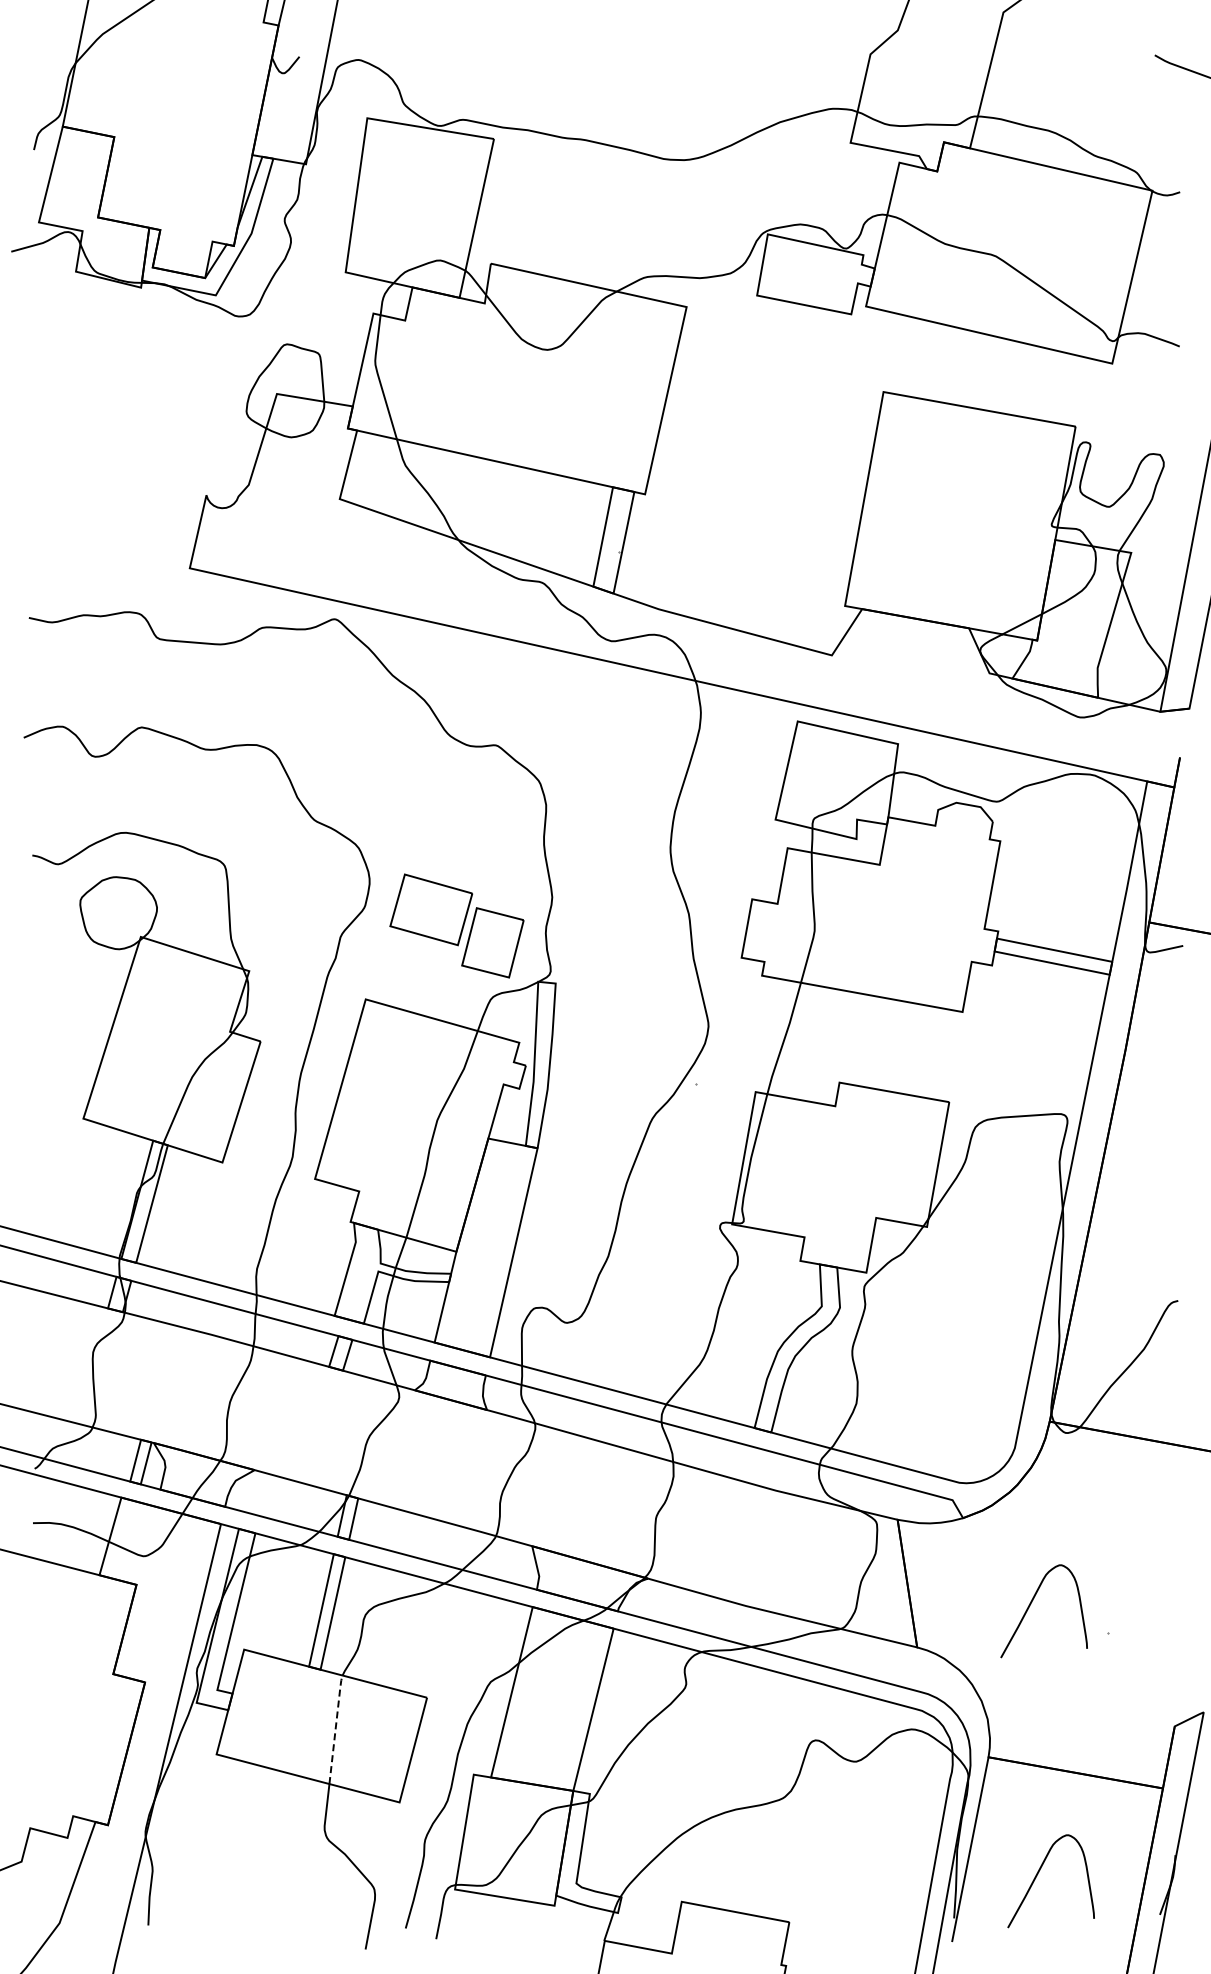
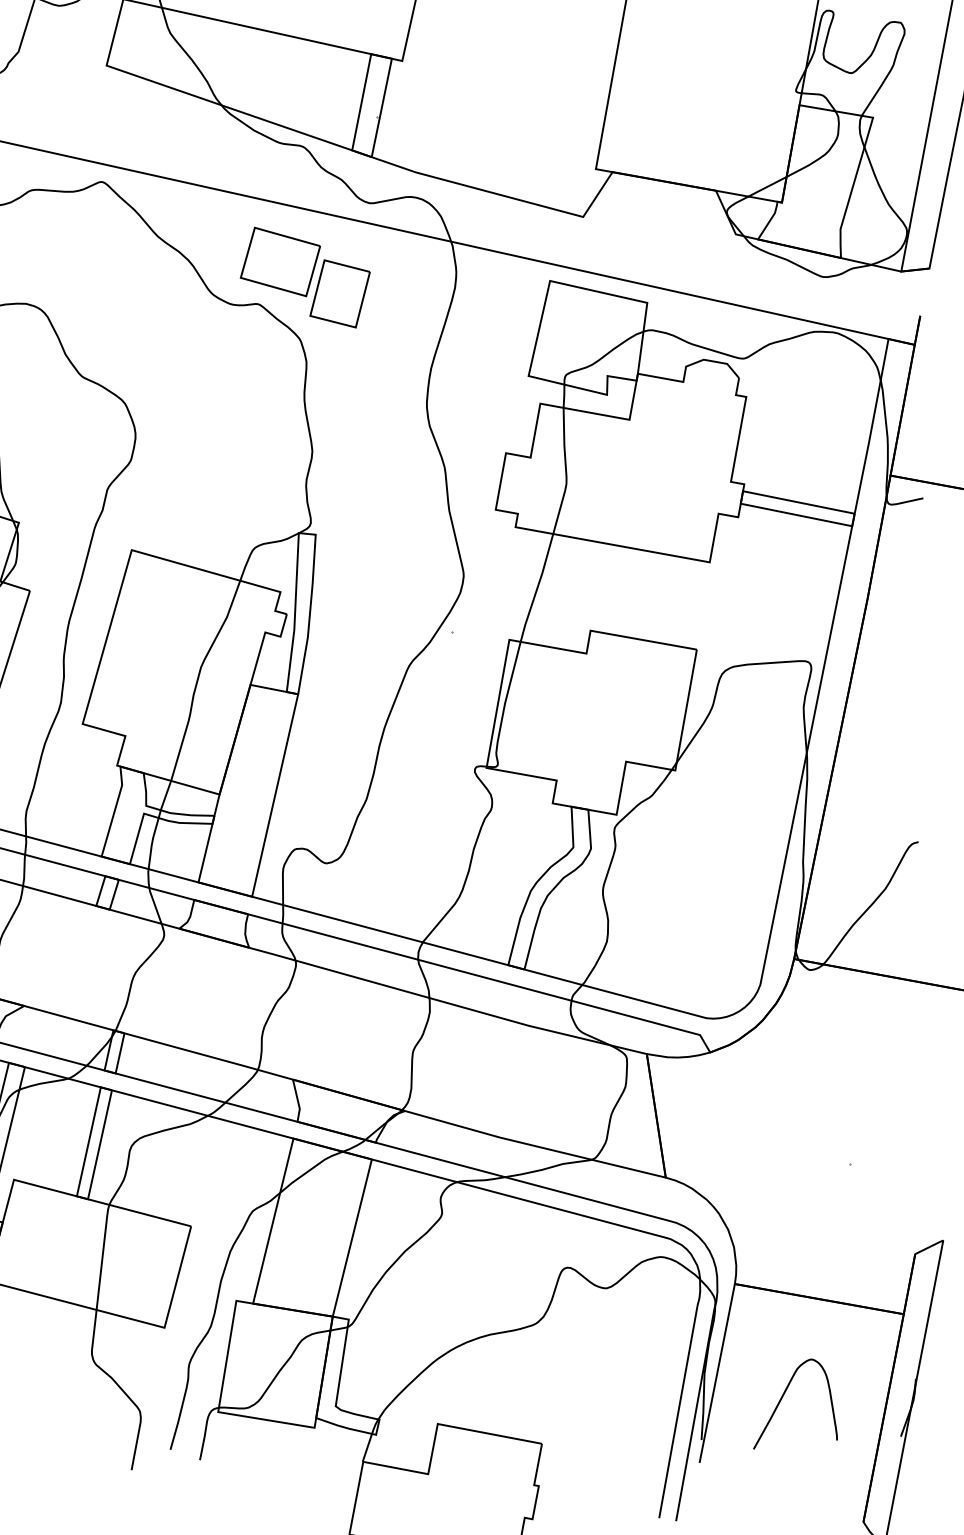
part: (456, 925) -> (304, 277), moved
curve: (1031, 1604) -> (776, 1136), removed
line: (335, 1727) -> (102, 1255), dashed -> solid

